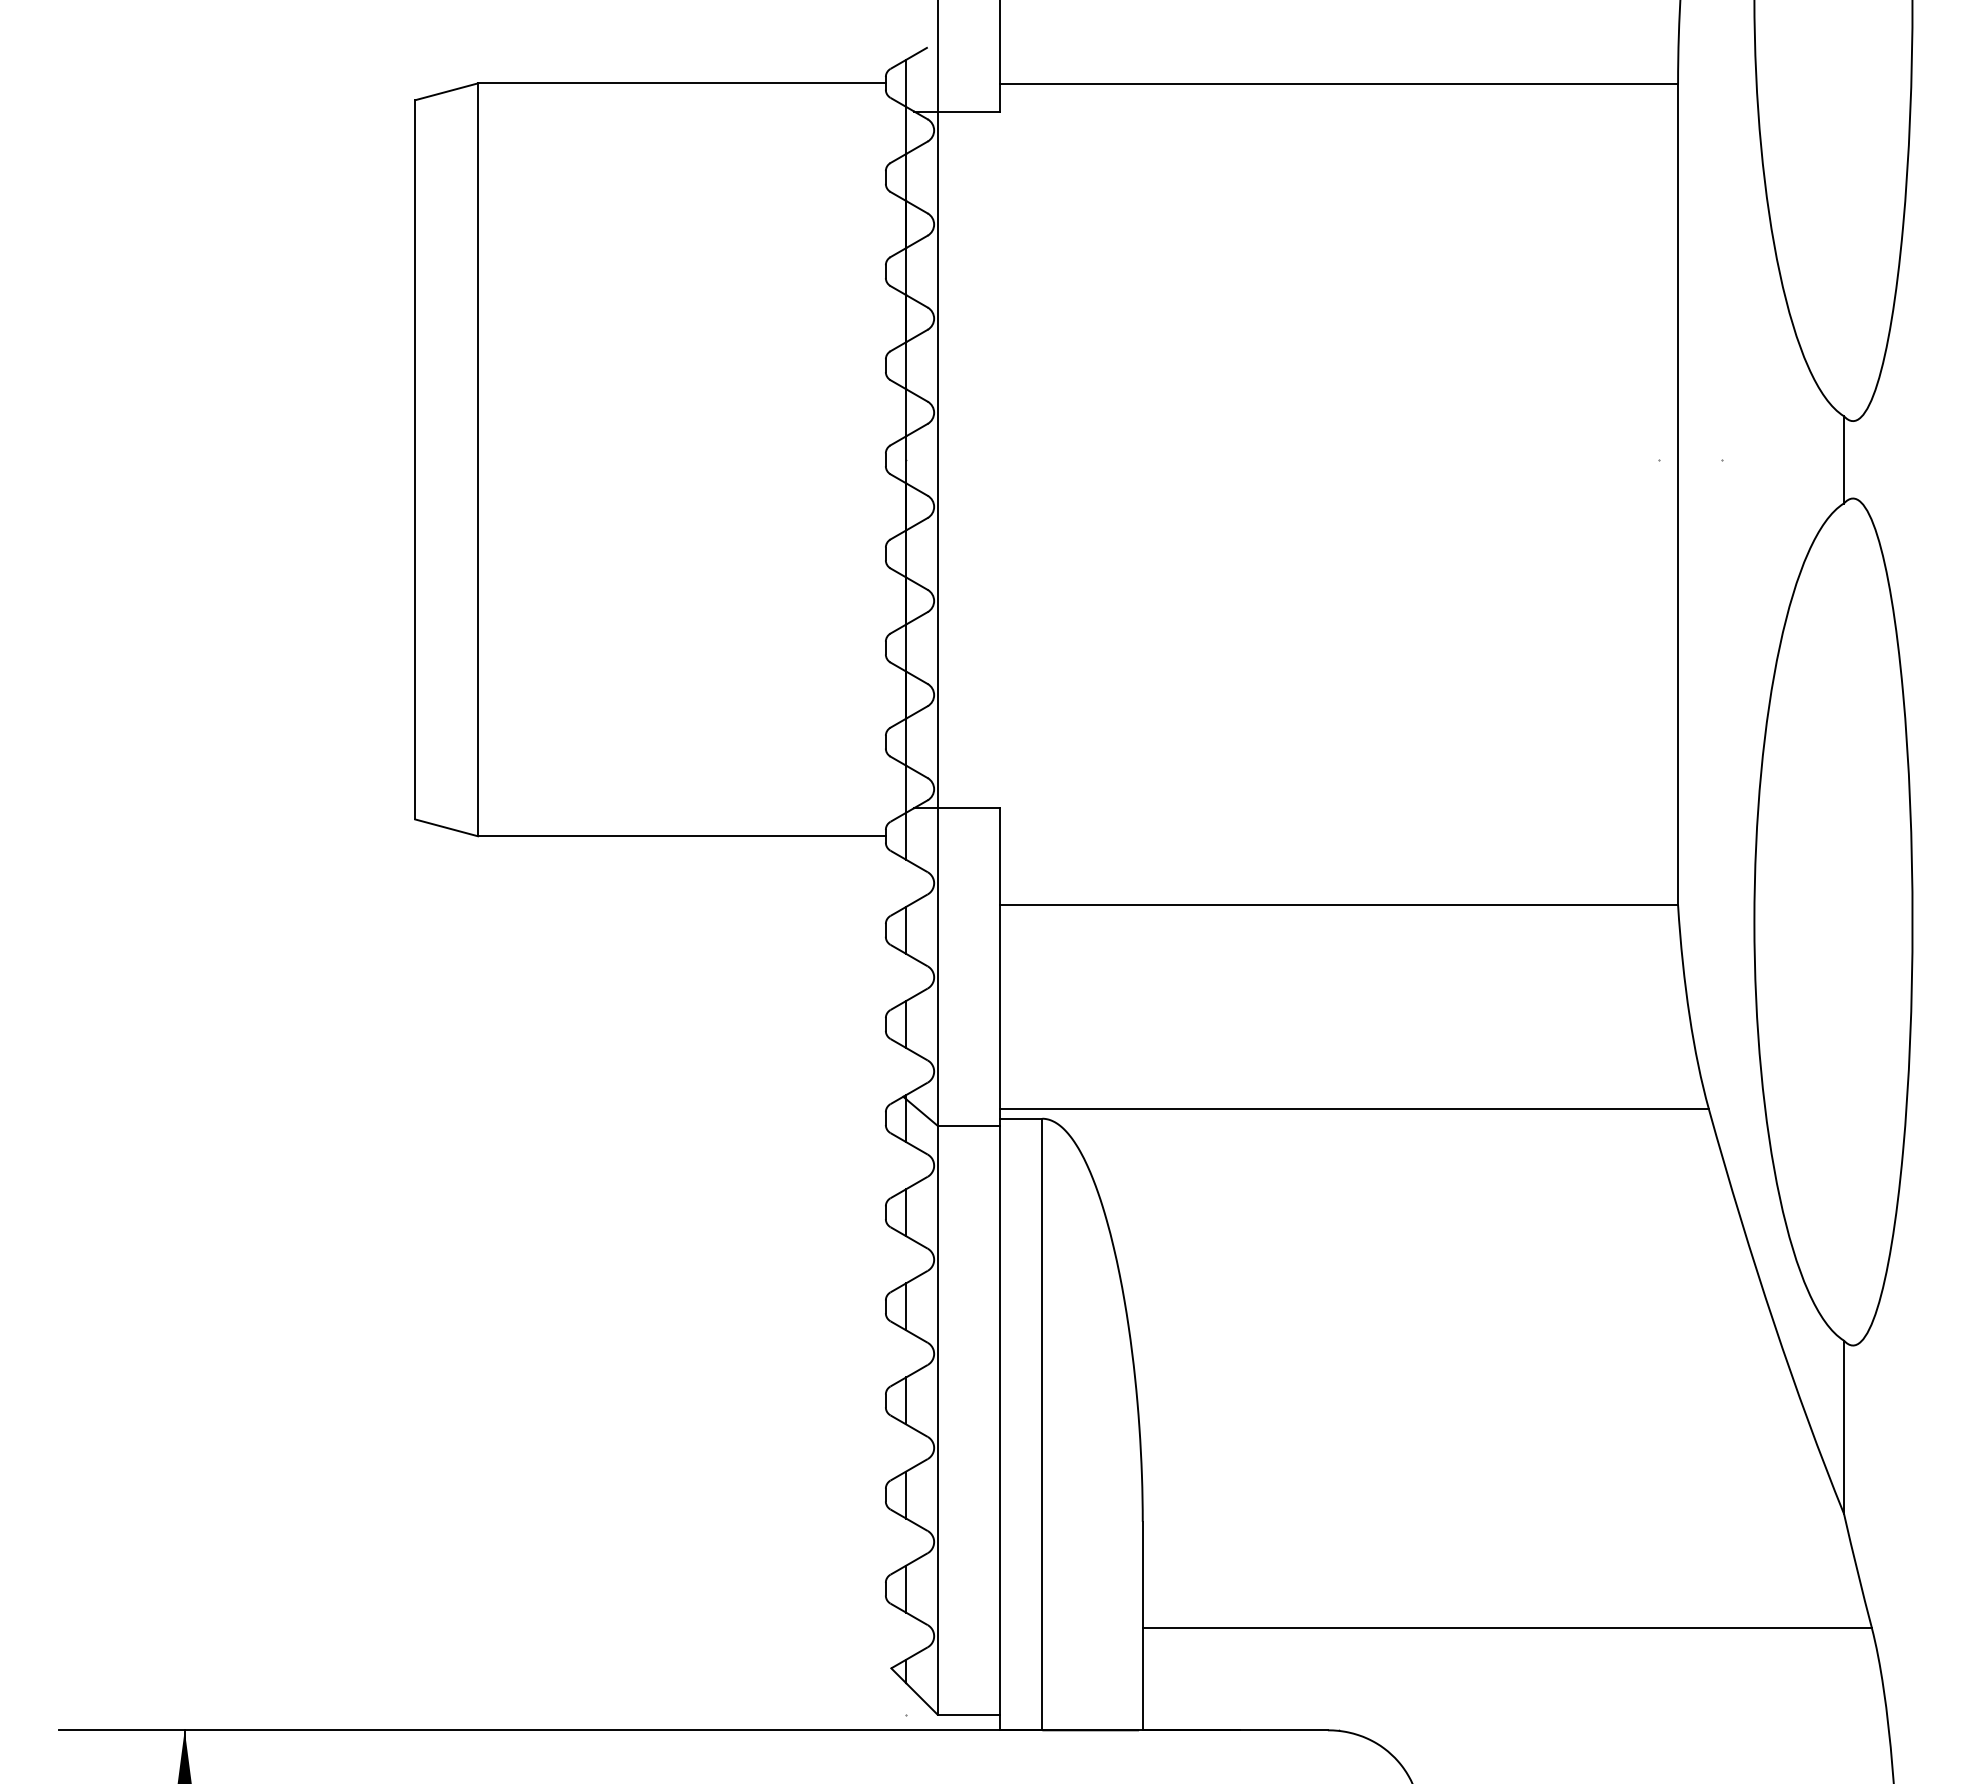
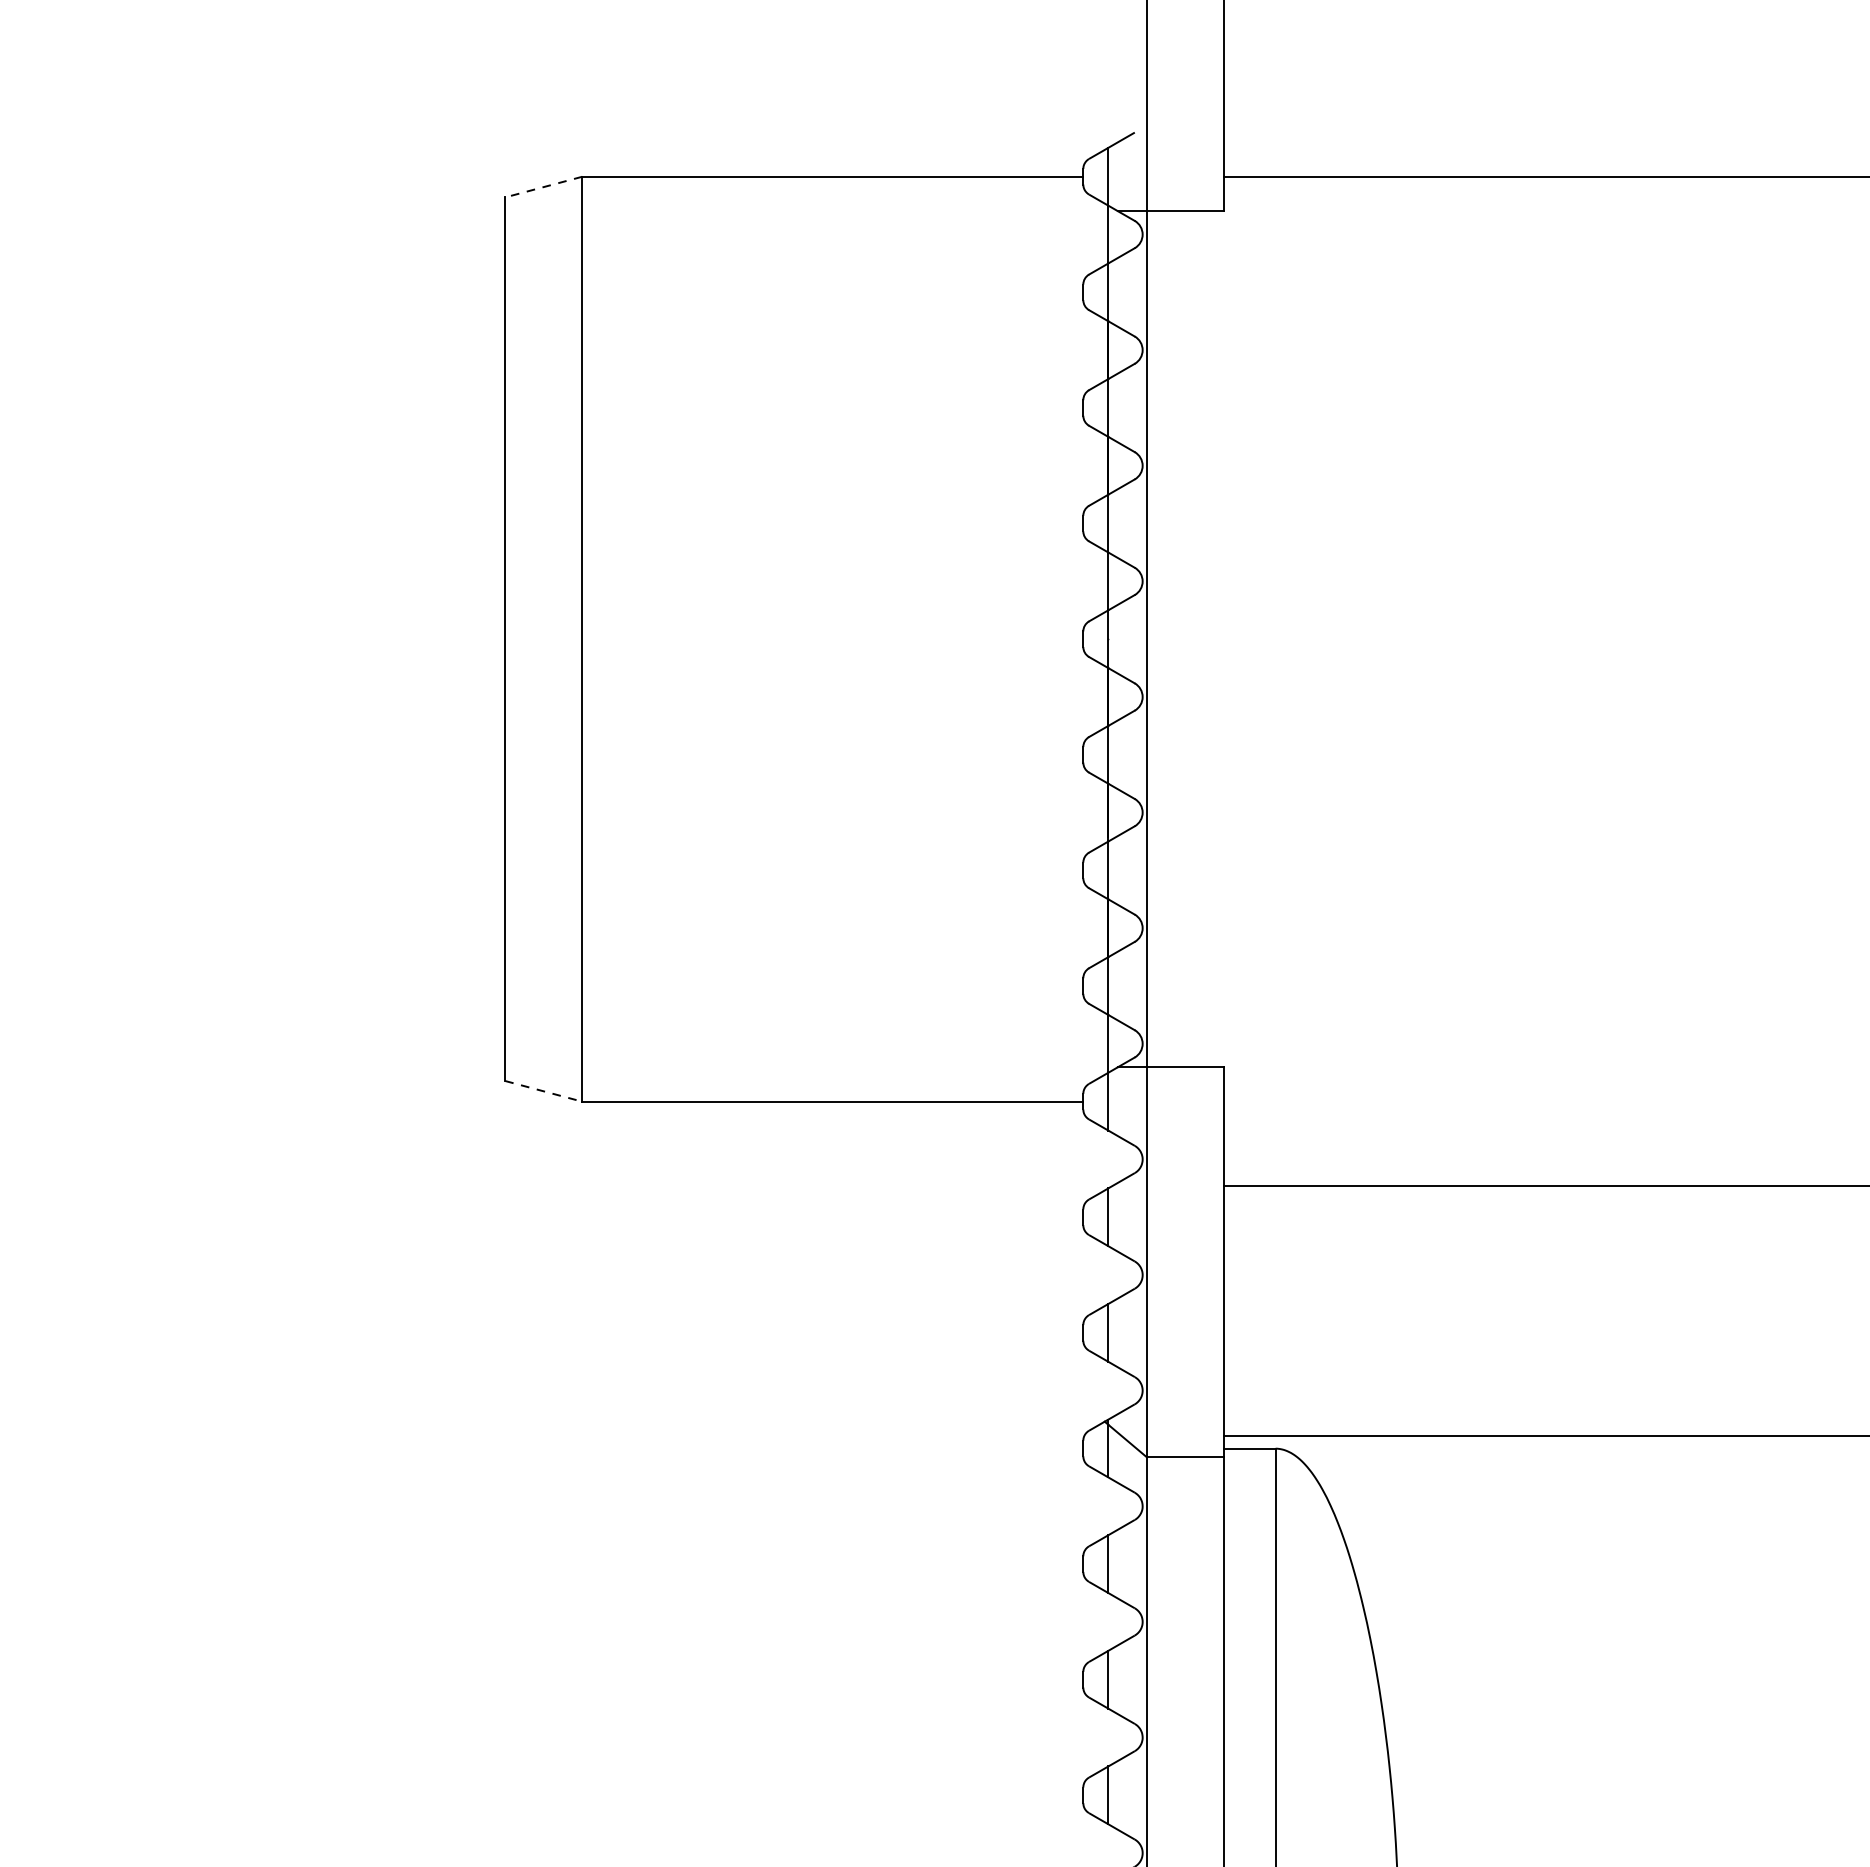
line: (446, 91) -> (543, 186), solid -> dashed
line: (447, 828) -> (544, 1092), solid -> dashed

